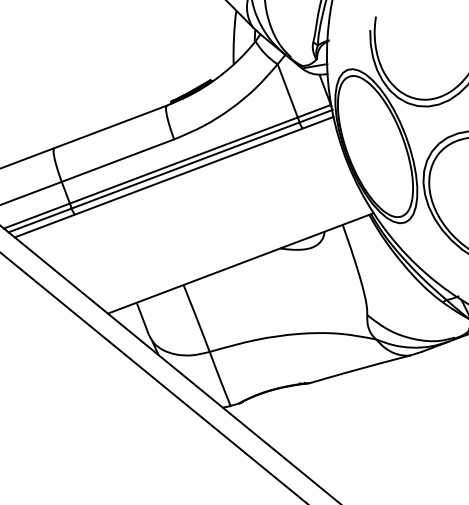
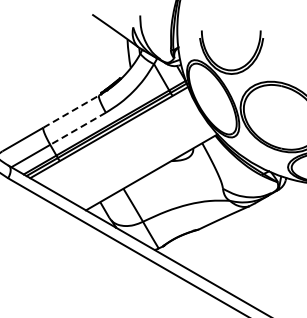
line: (111, 126) -> (71, 111), solid -> dashed
line: (116, 161) -> (77, 129), solid -> dashed

